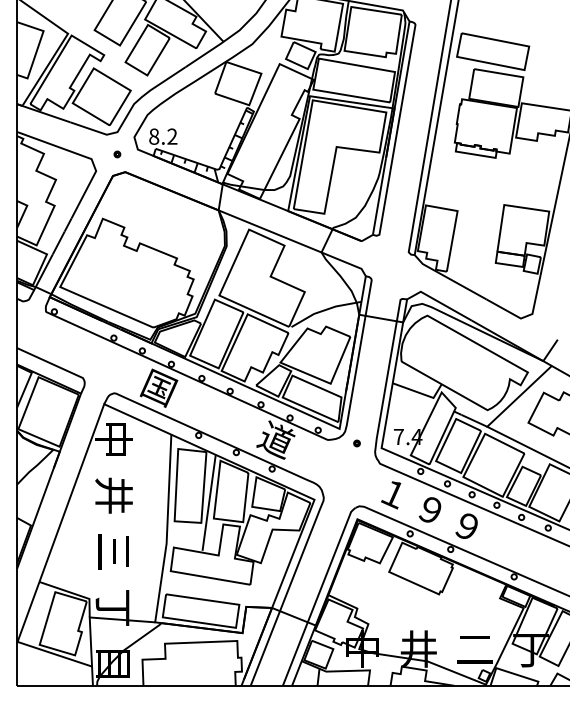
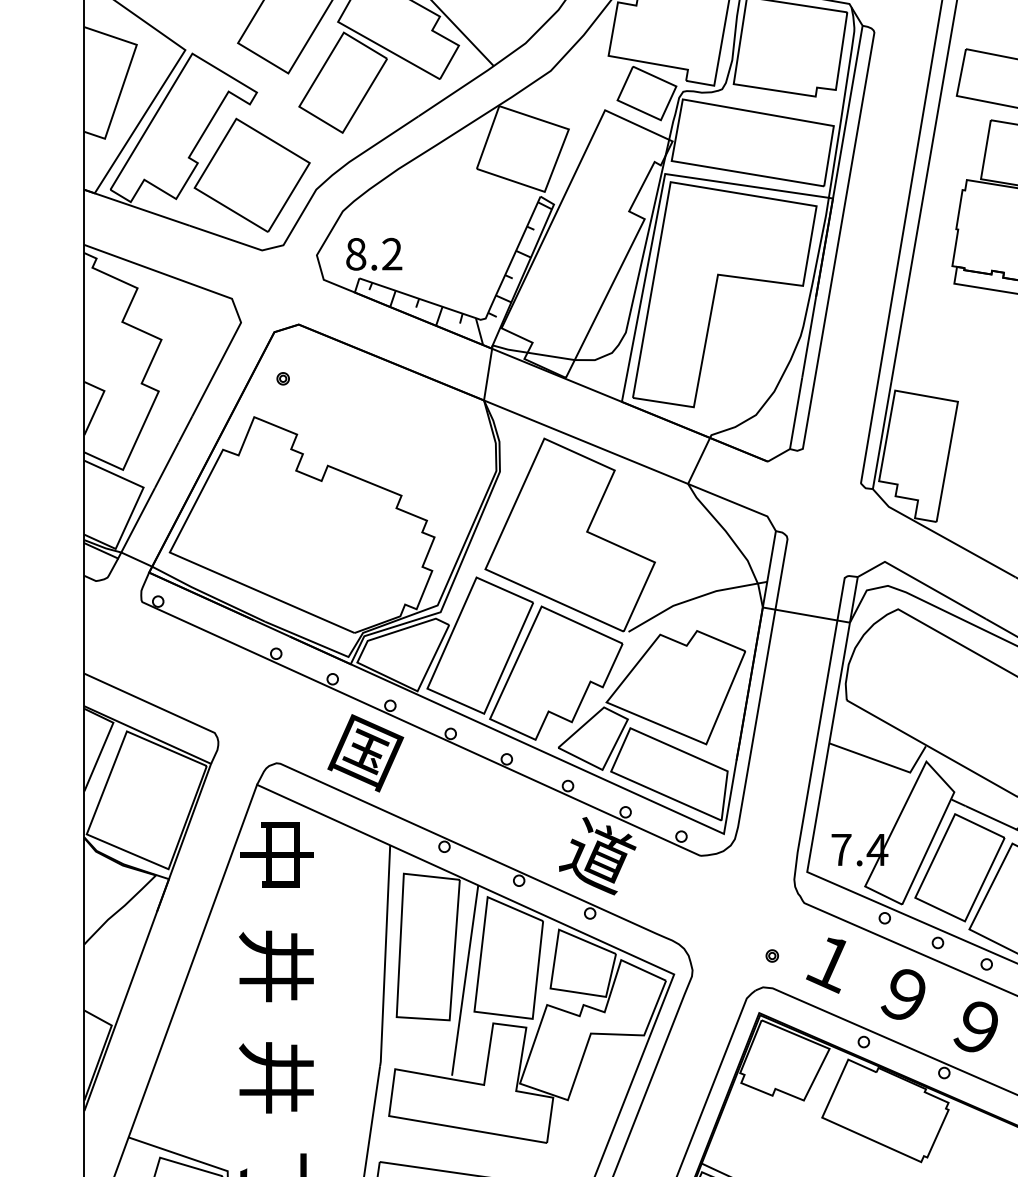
part: (117, 154) -> (283, 378), moved
part: (356, 443) -> (771, 956), moved
text: (113, 551) -> (275, 1077), 三 -> 井

